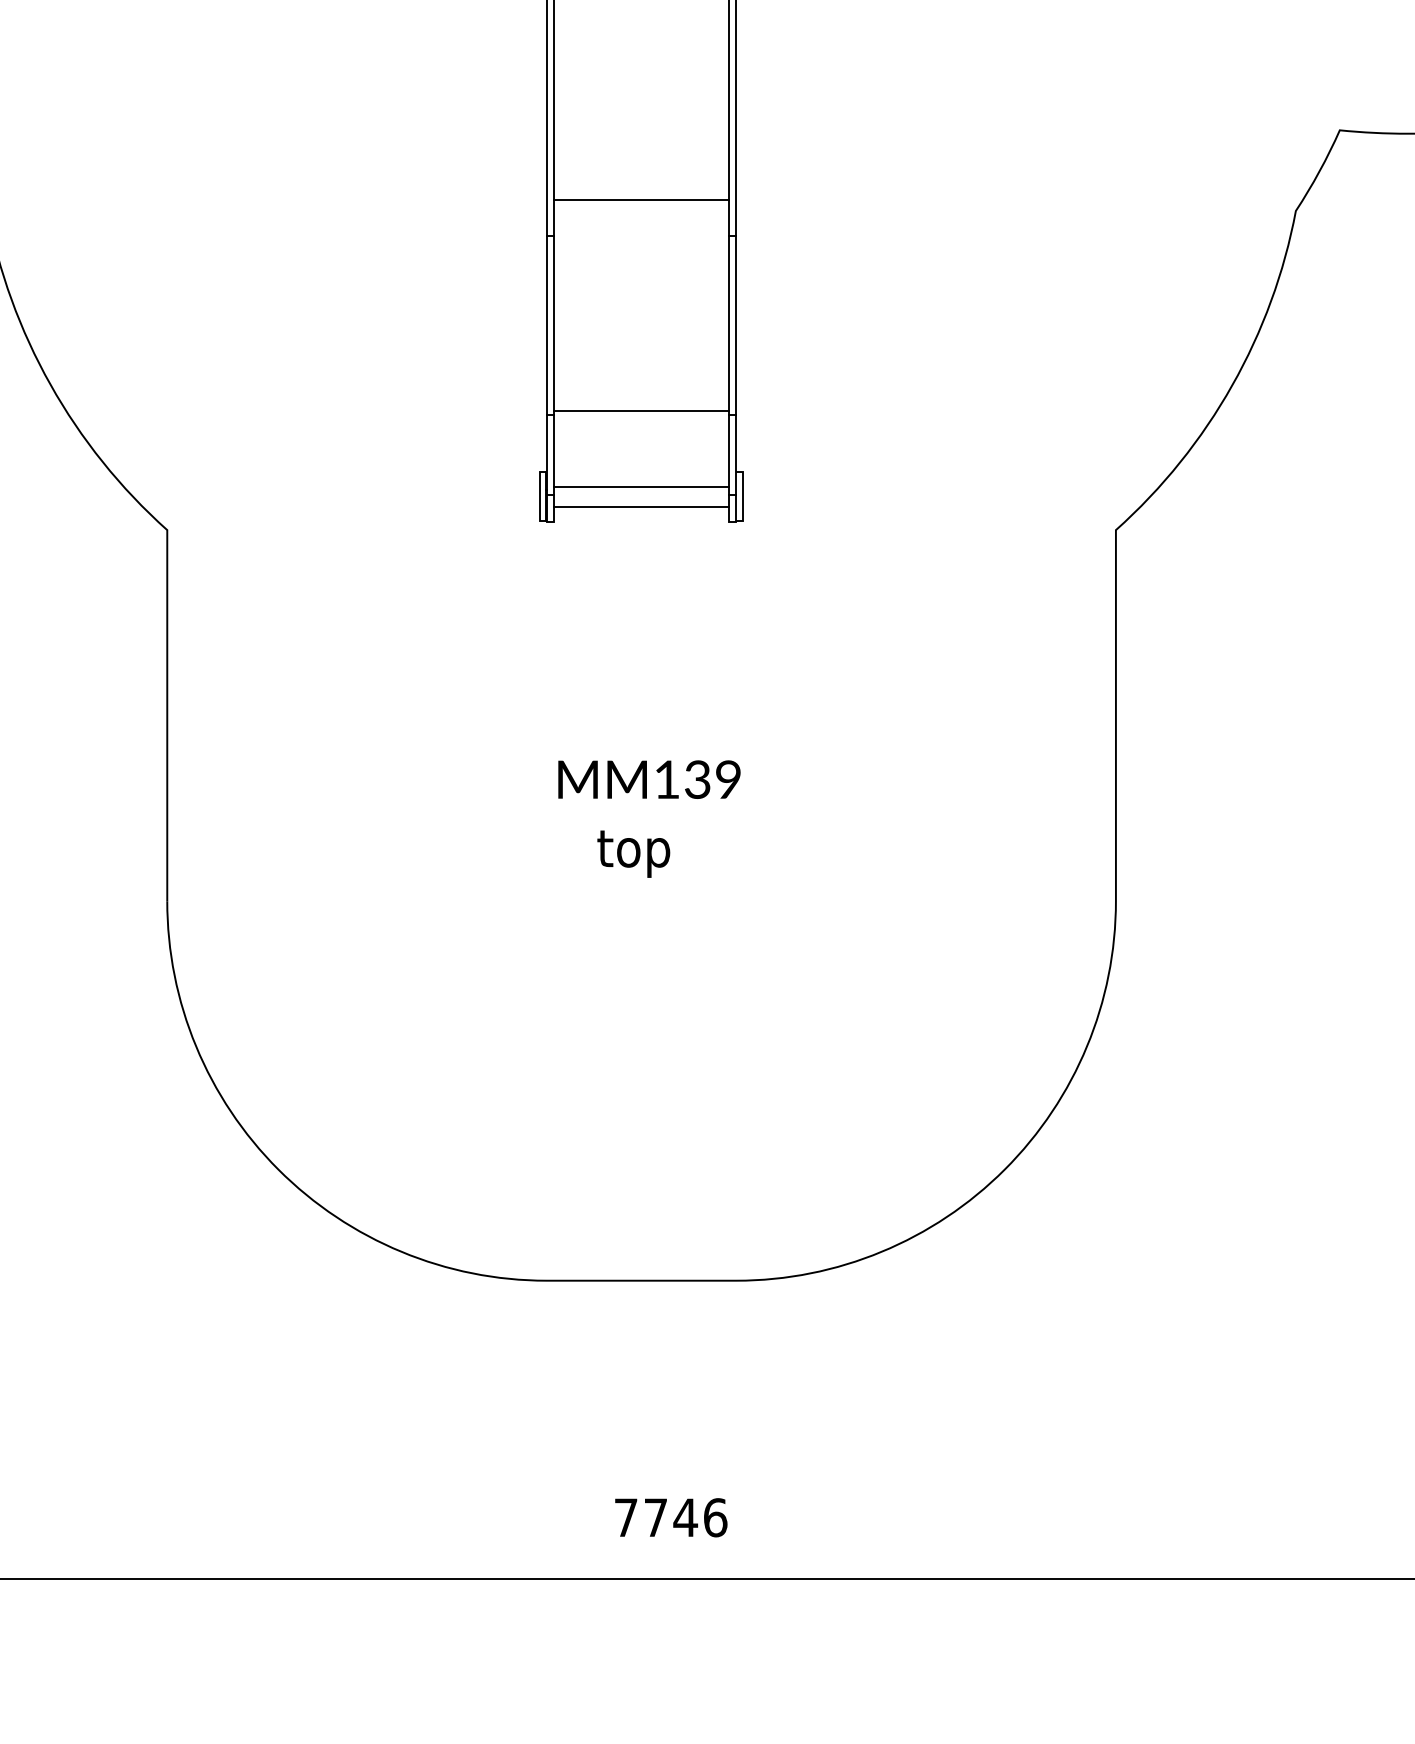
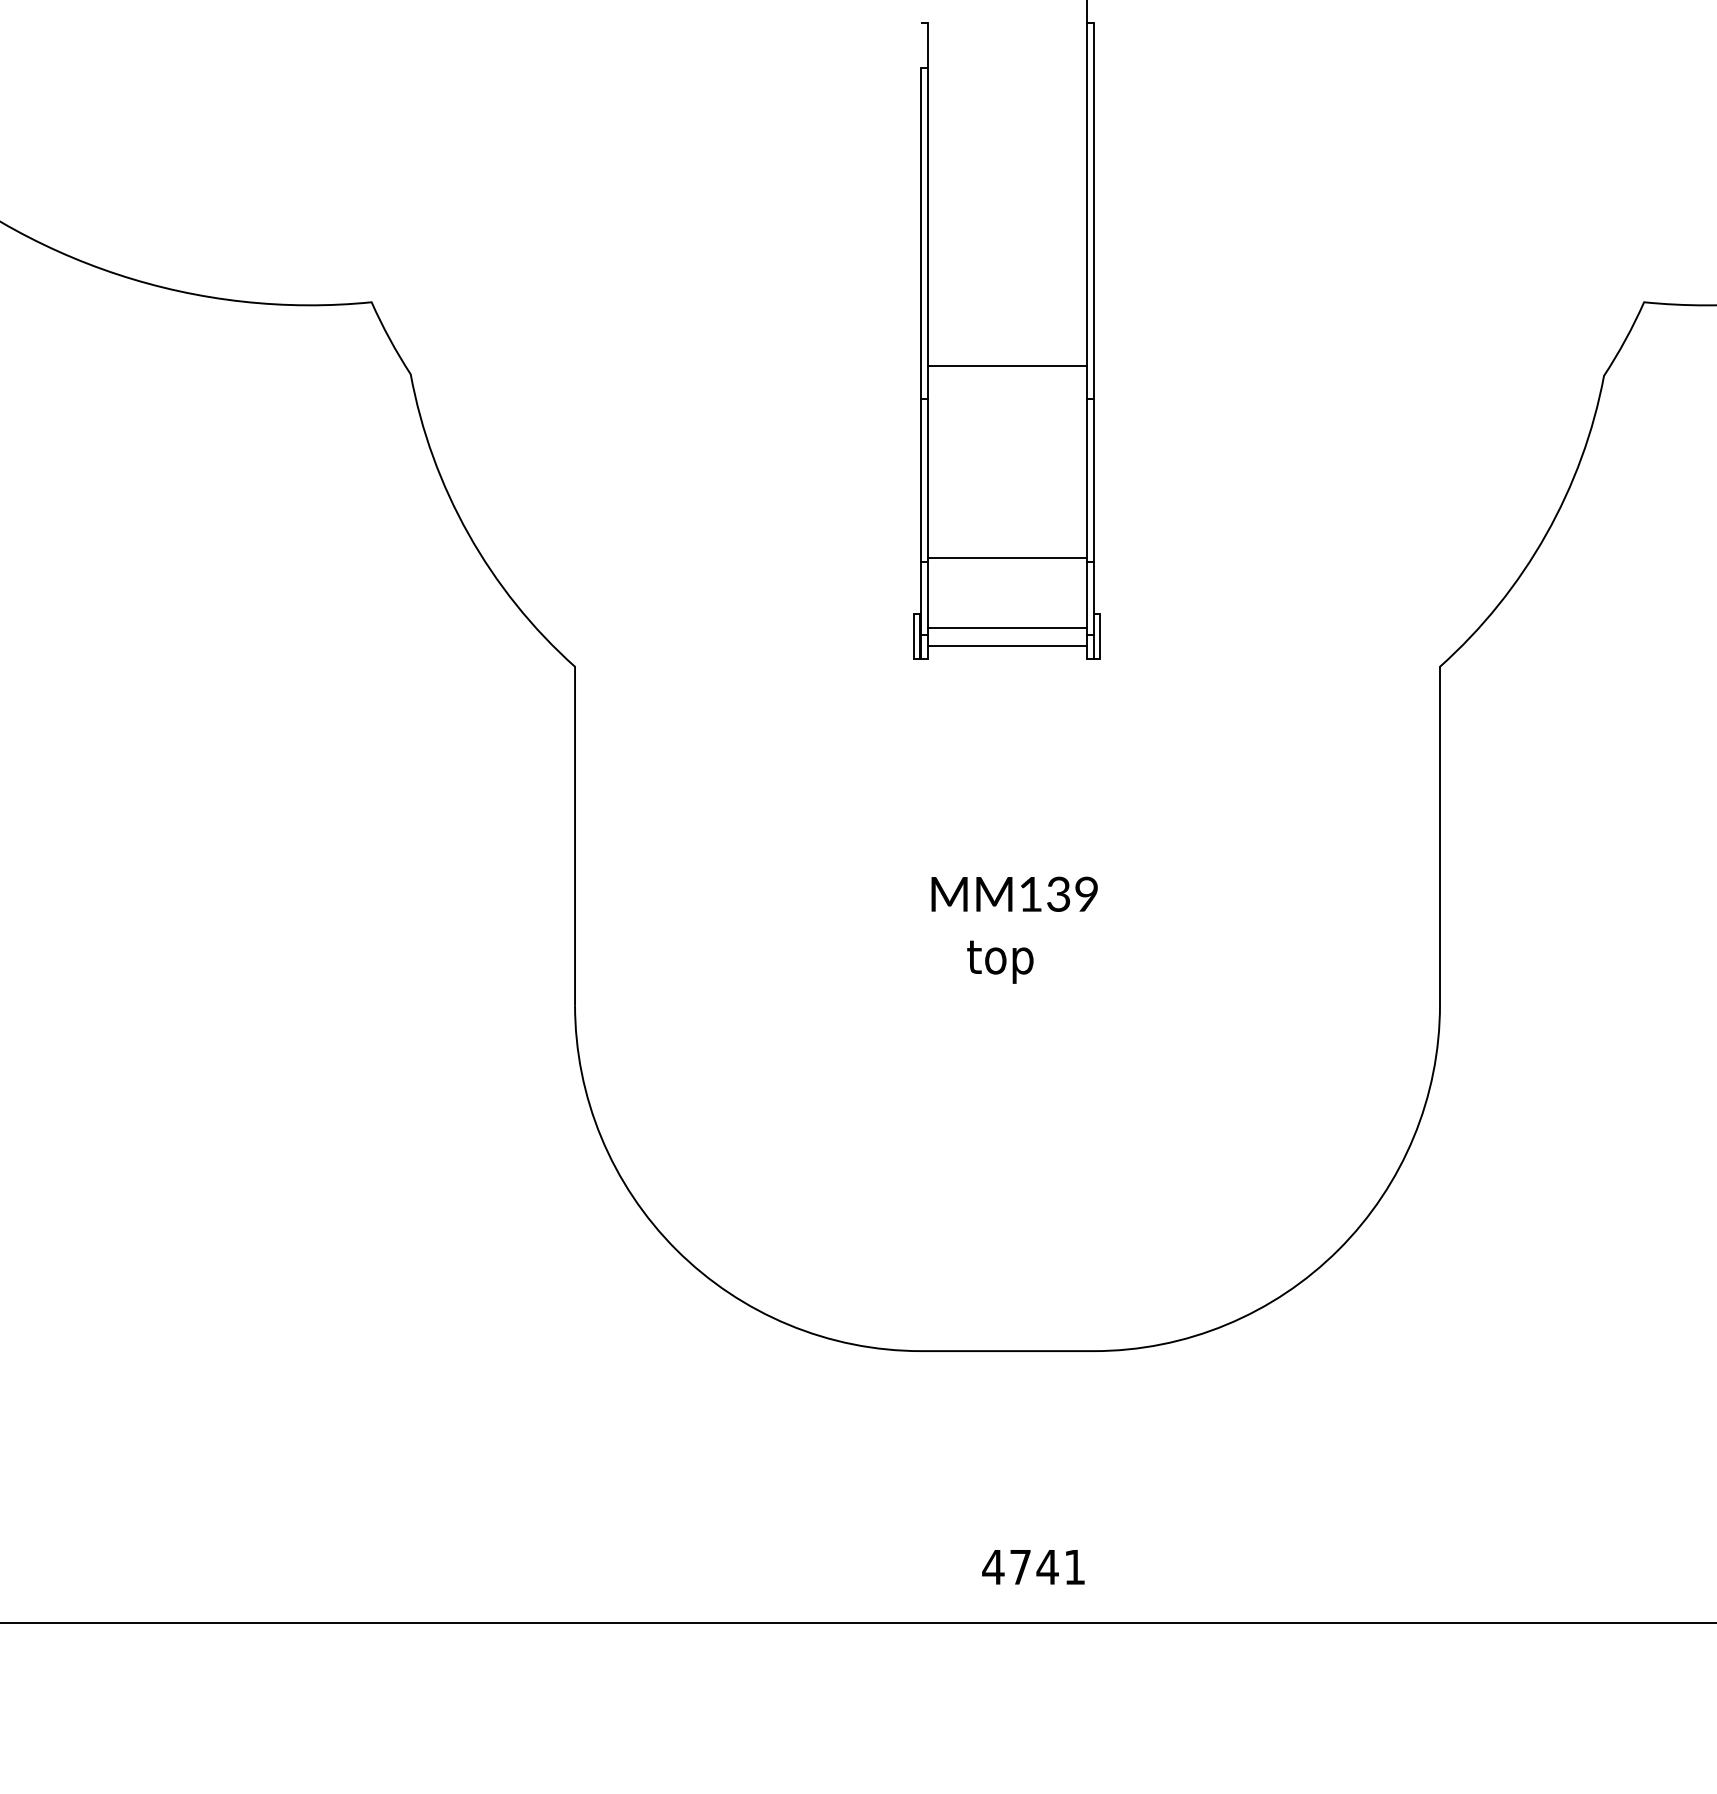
text: (670, 1518) -> (1033, 1567), 7746 -> 4741

